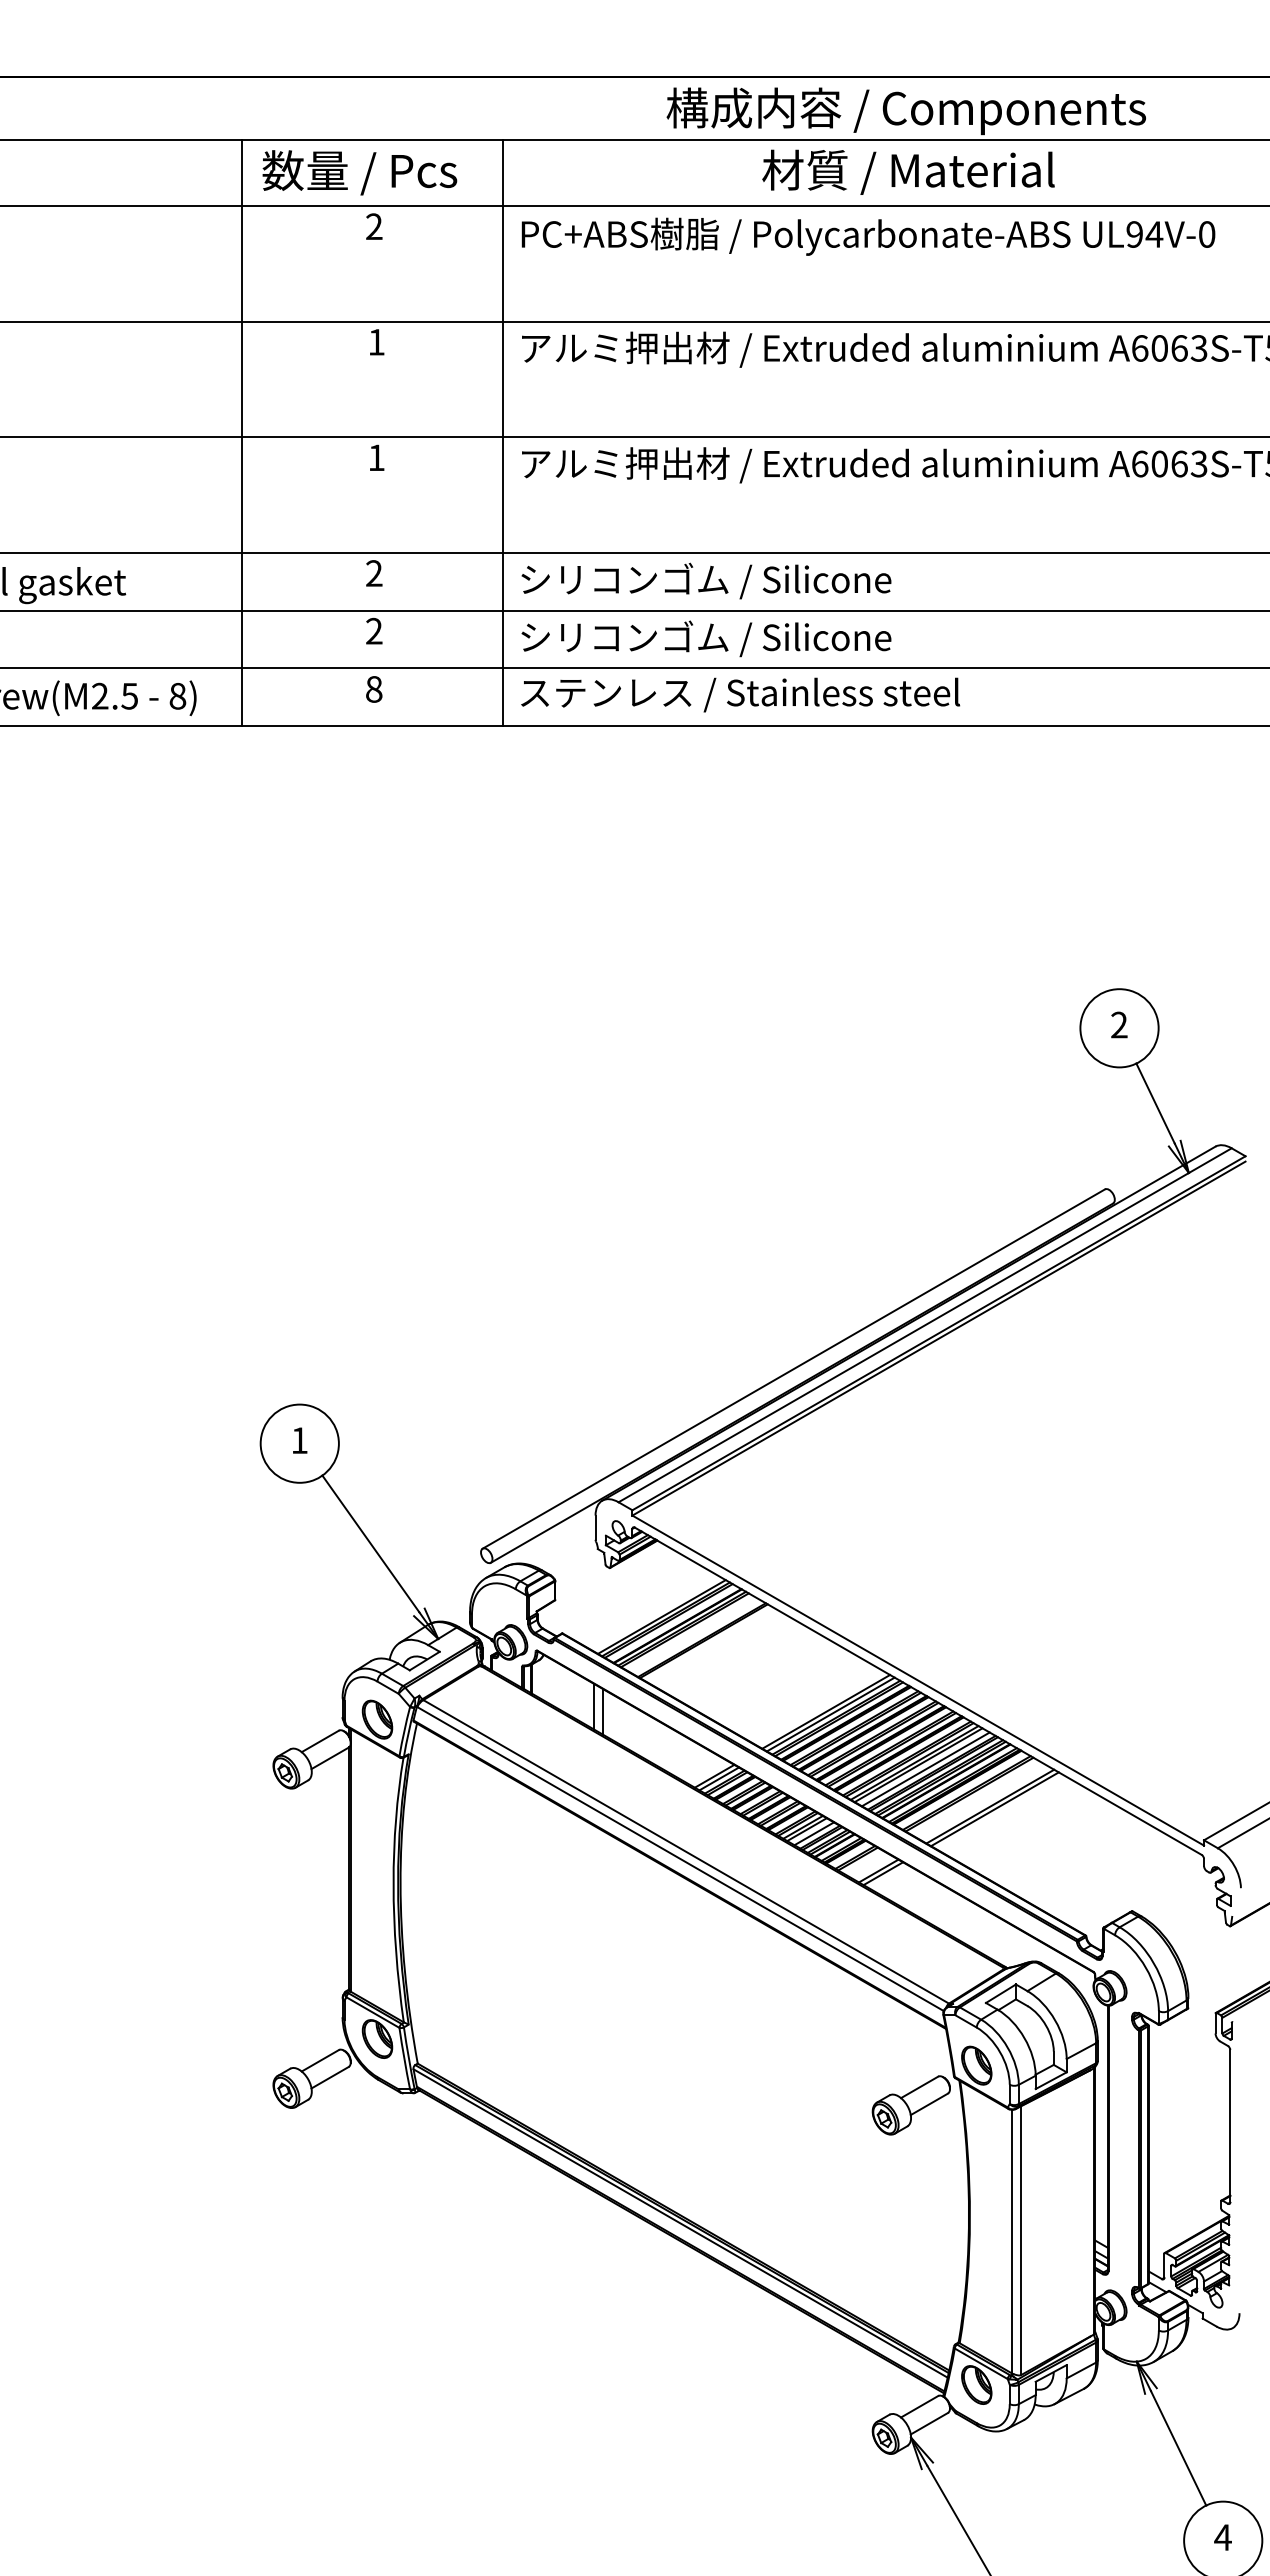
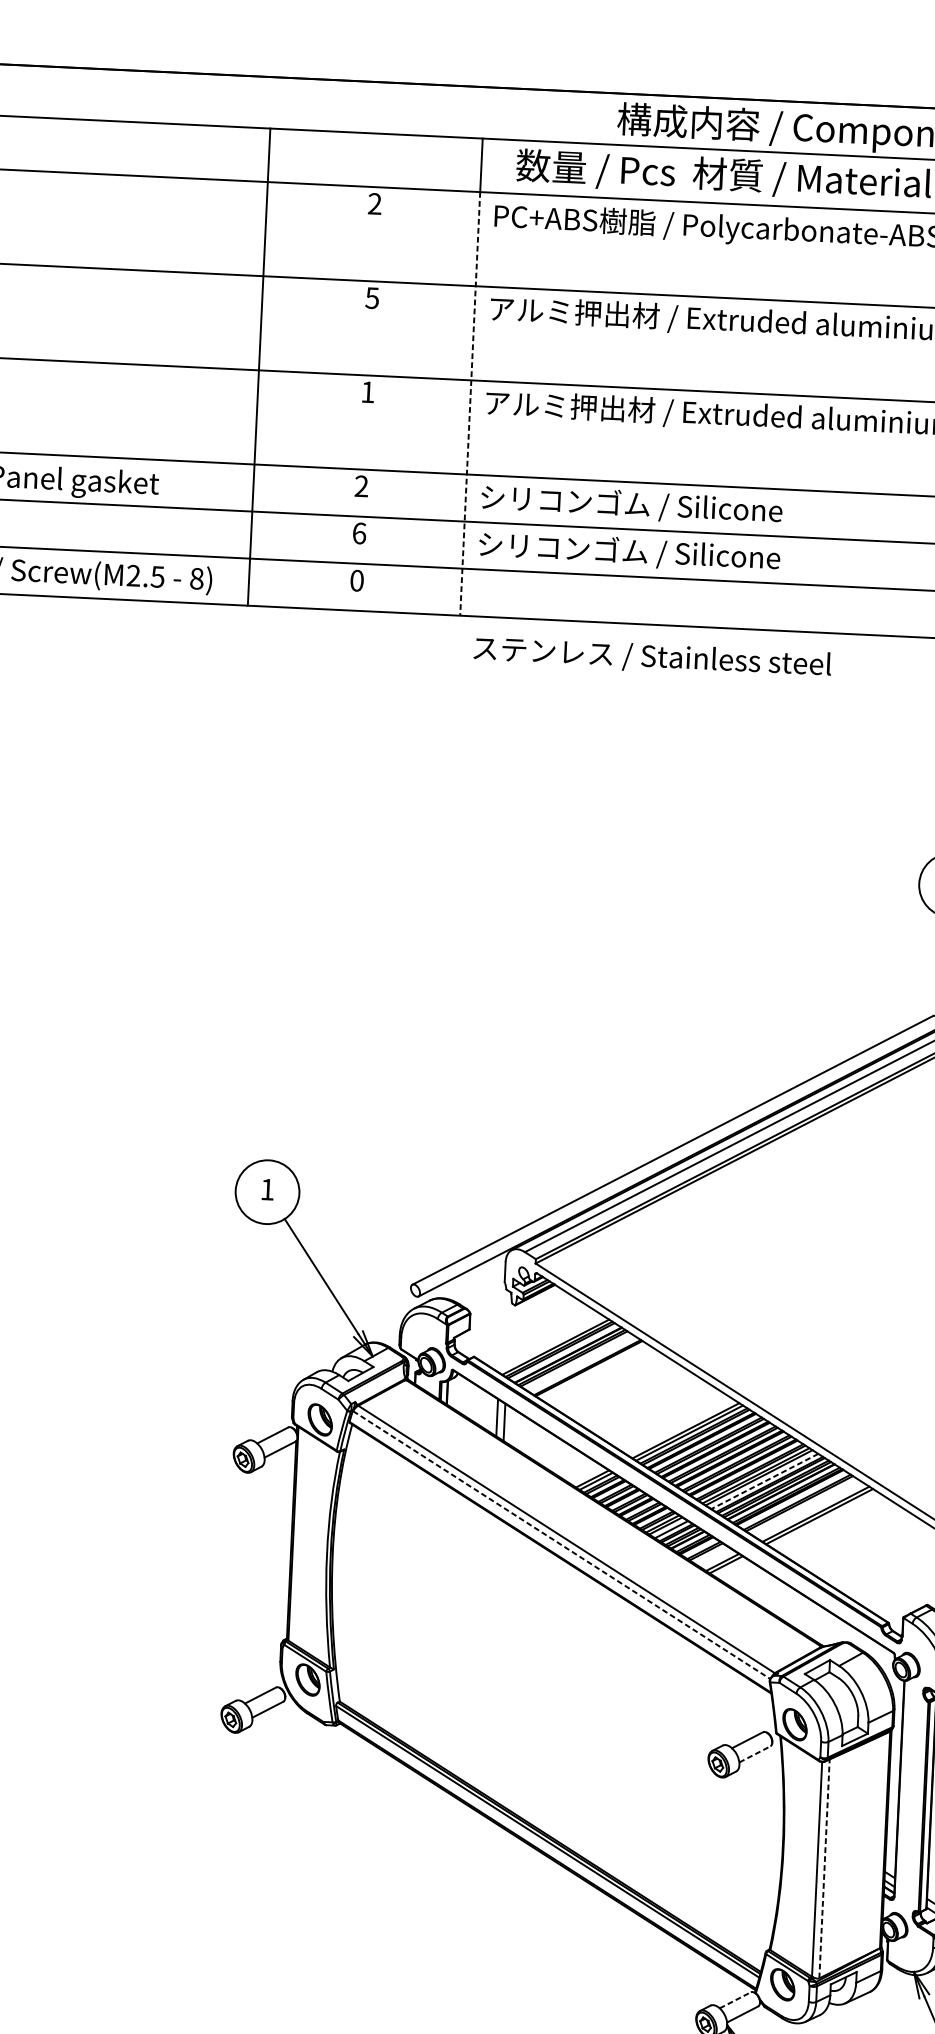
text: (359, 172) -> (595, 170), moved
text: (376, 342) -> (372, 298), 1 -> 5
line: (502, 466) -> (470, 404), solid -> dashed
text: (374, 630) -> (359, 532), 2 -> 6
text: (374, 689) -> (357, 580), 8 -> 0
text: (740, 694) -> (652, 657), moved
line: (925, 1769) -> (764, 1481), solid -> dashed
line: (680, 1859) -> (561, 1545), solid -> dashed
line: (929, 2104) -> (754, 1754), solid -> dashed
line: (1021, 2240) -> (824, 1868), solid -> dashed
line: (920, 2406) -> (736, 2000), solid -> dashed

